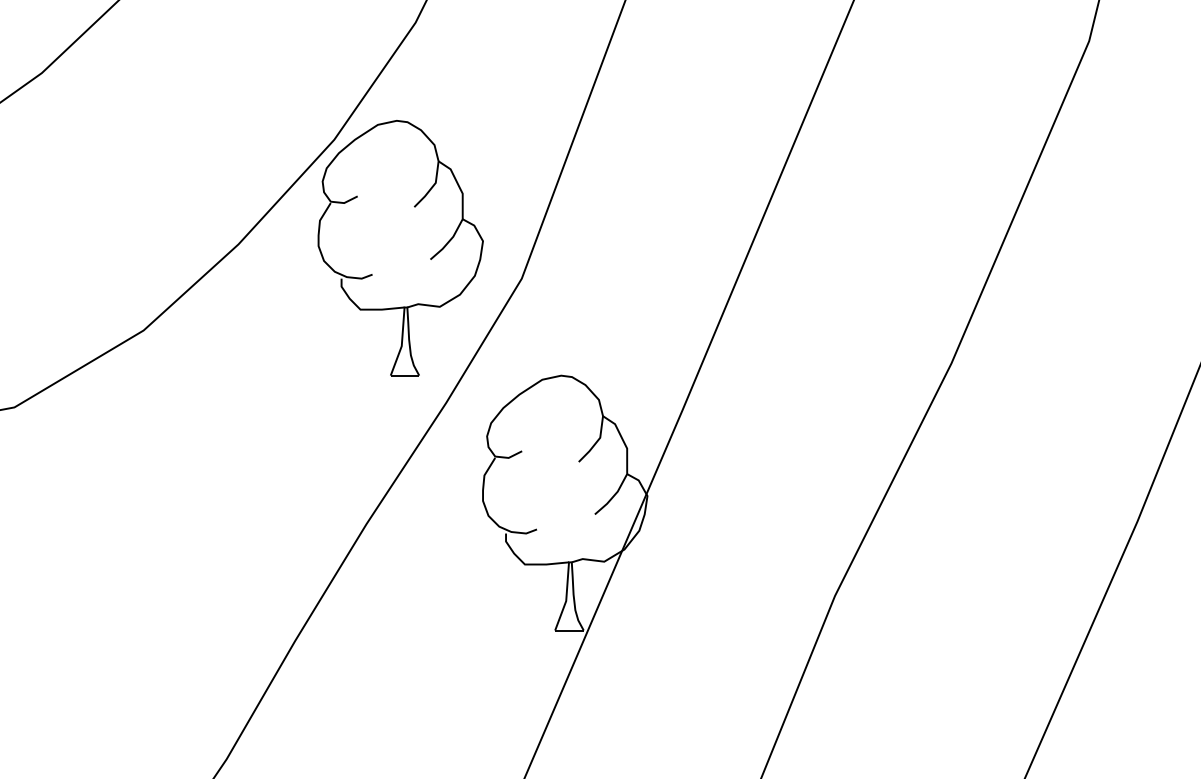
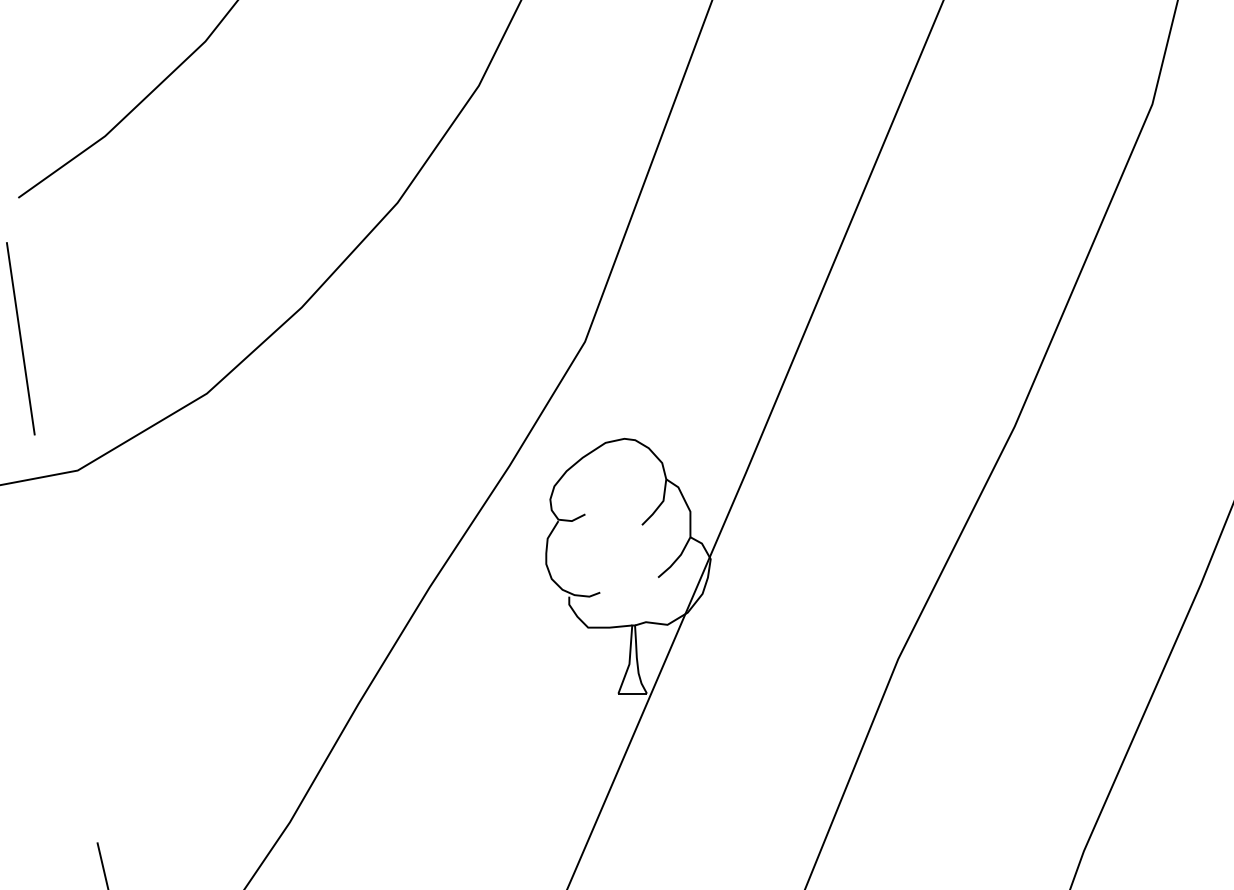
part: (430, 258) -> (493, 321), removed

